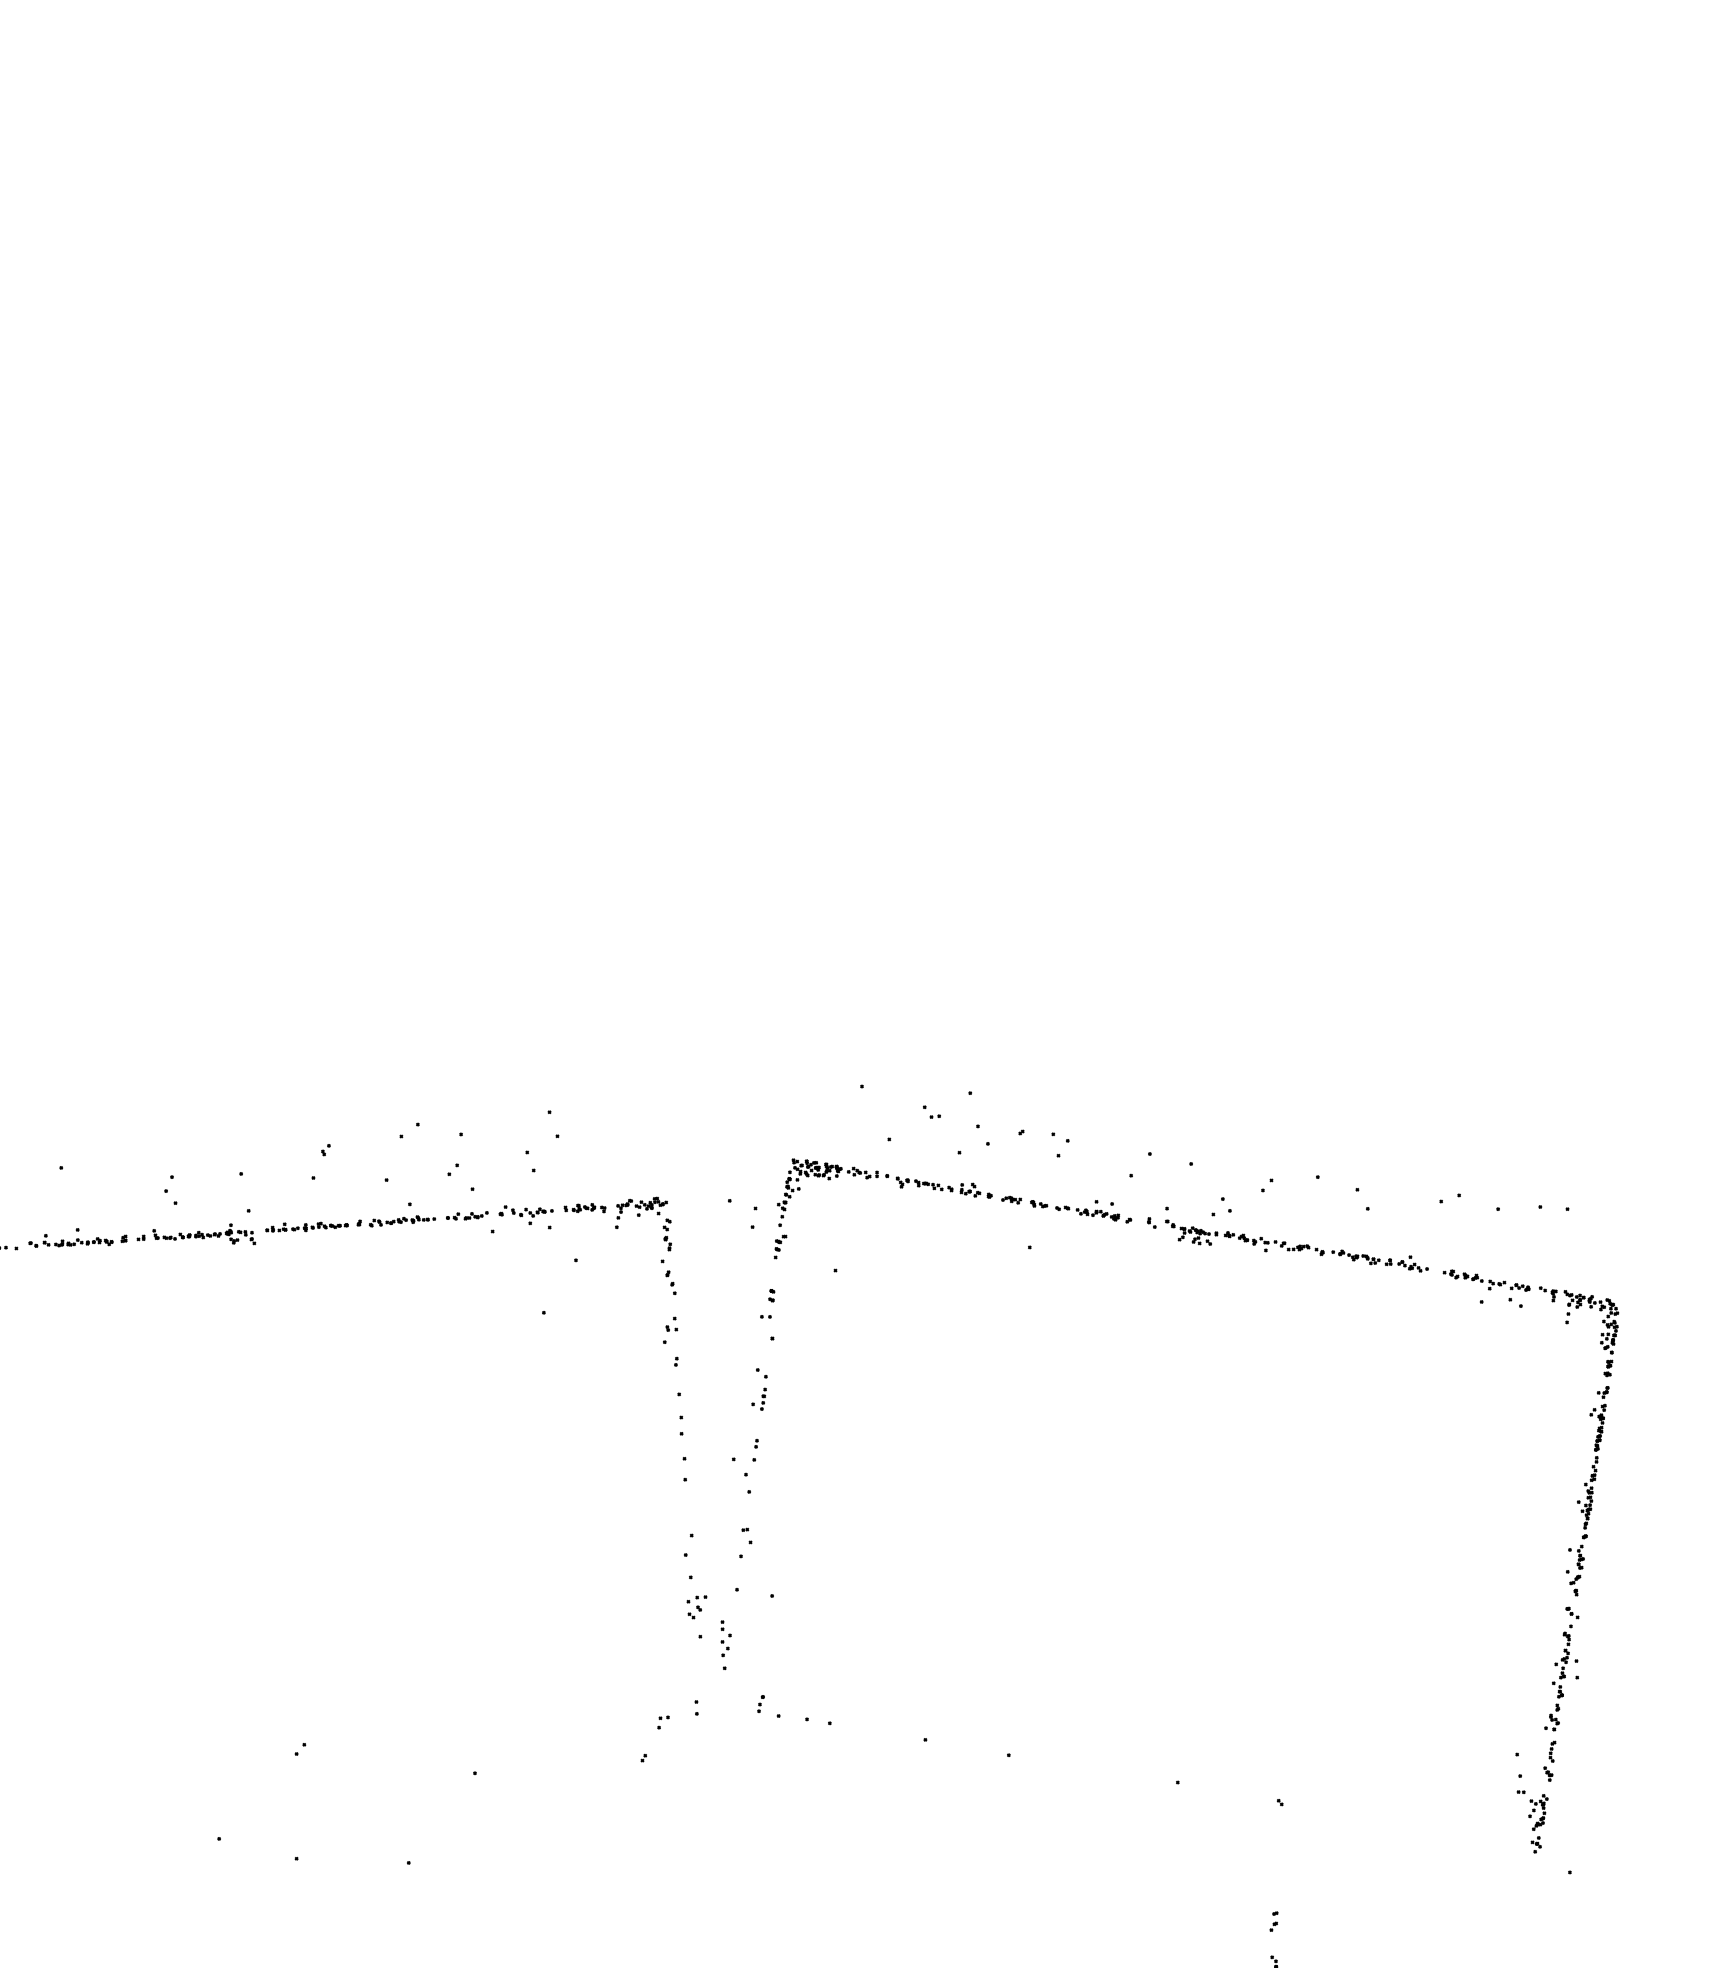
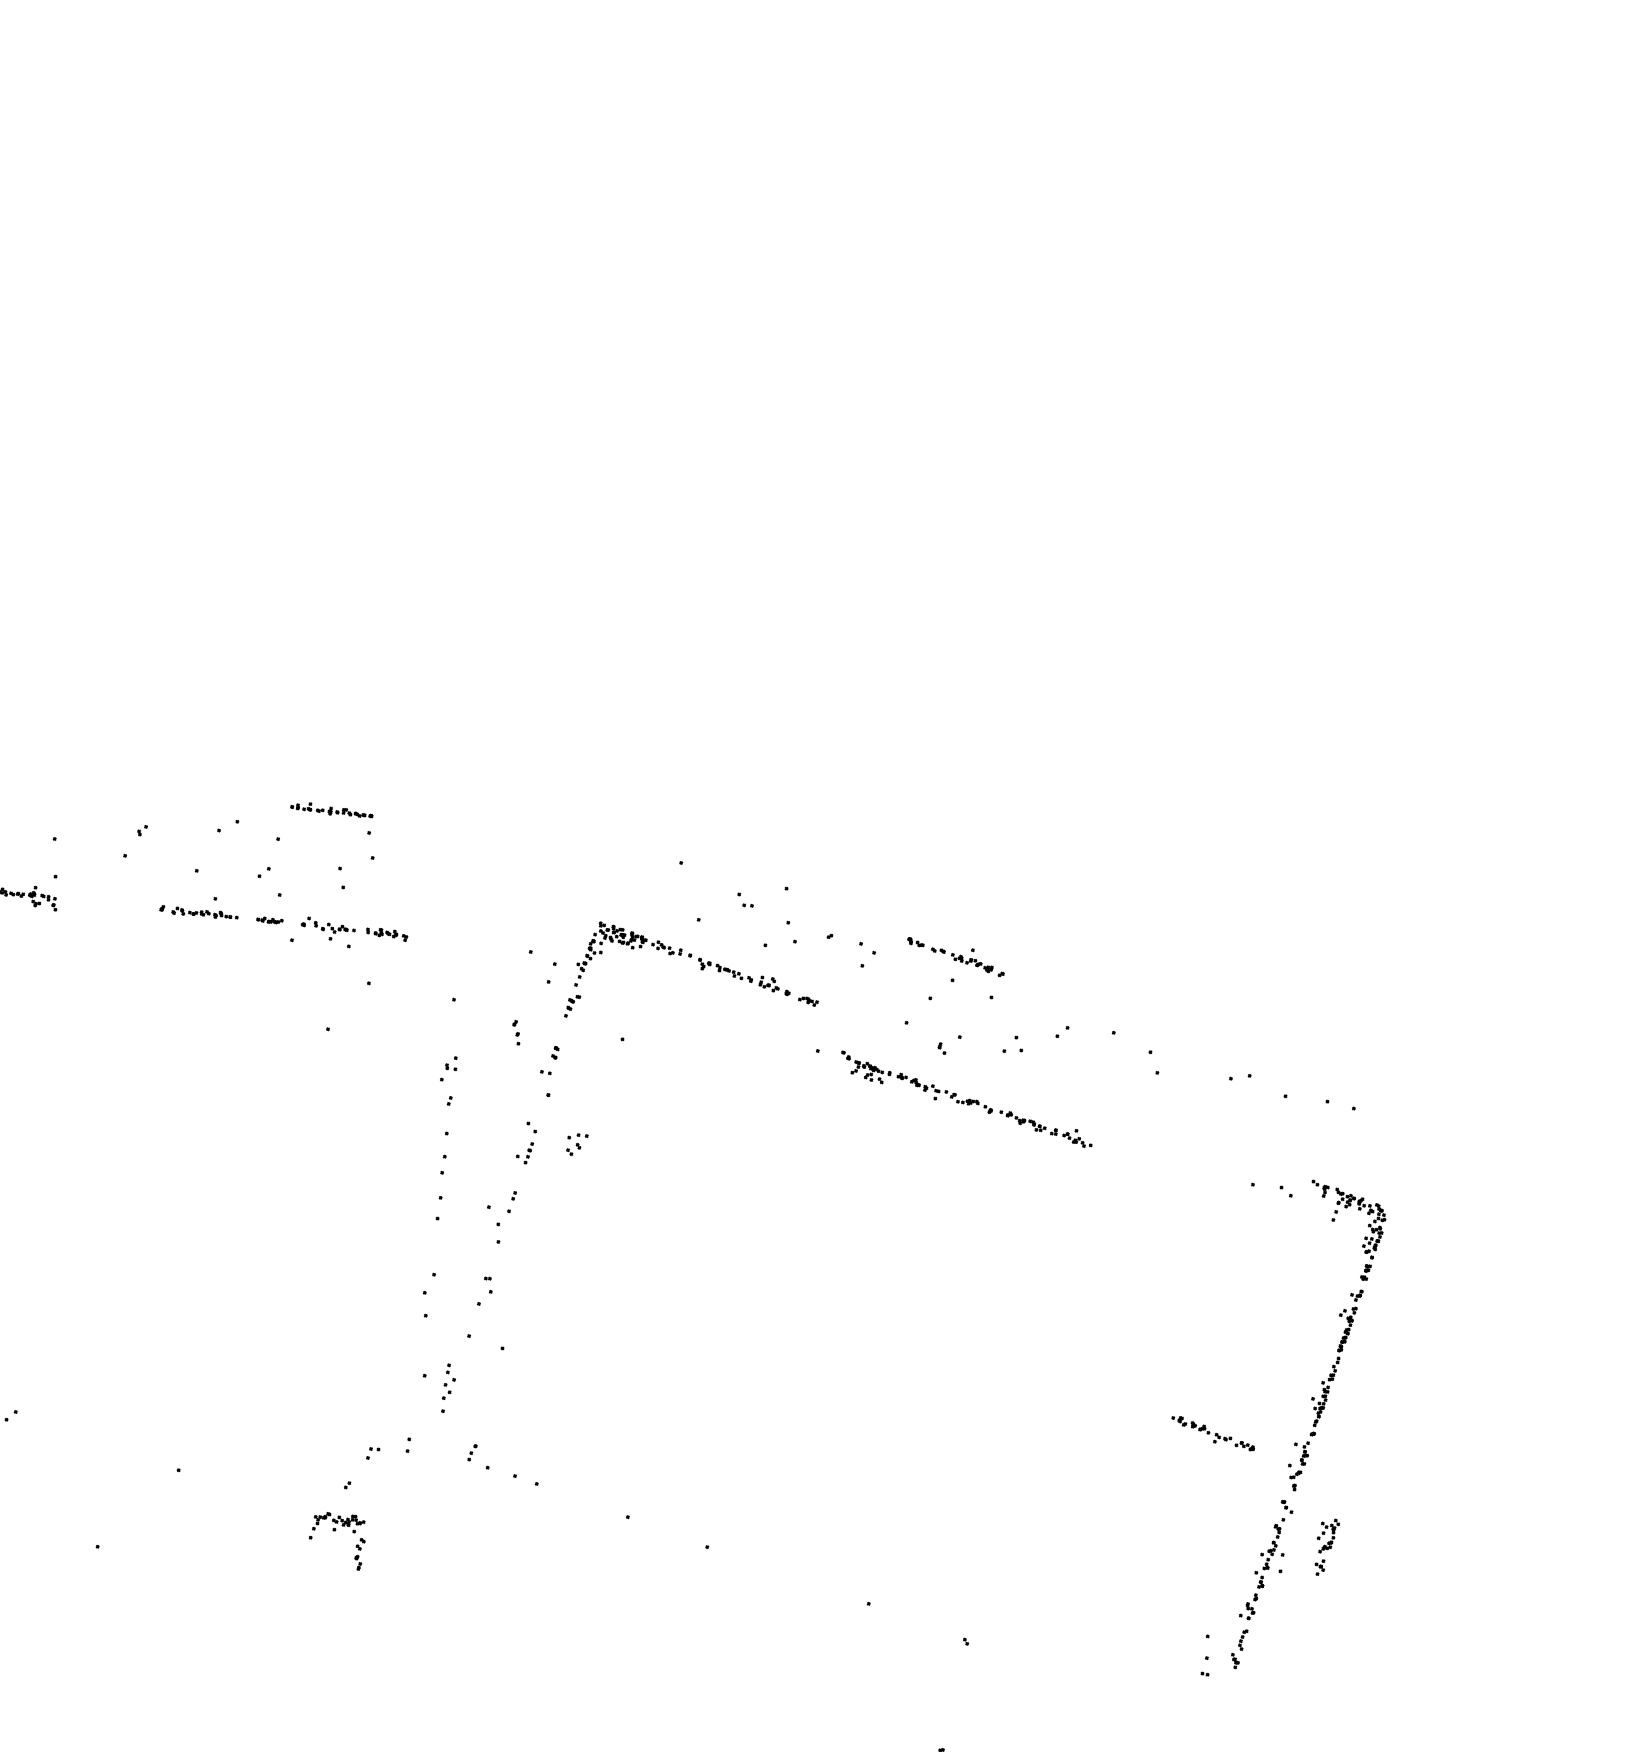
part: (1081, 1211) -> (956, 957), moved
part: (467, 1215) -> (270, 920), size x0.6
part: (640, 1216) -> (335, 1531), moved
part: (306, 1226) -> (331, 810), moved
part: (1296, 1245) -> (966, 1099), moved
part: (1486, 1280) -> (1213, 1433), moved
part: (670, 1282) -> (516, 1032), moved
part: (696, 1607) -> (576, 1144), moved
part: (1538, 1823) -> (1325, 1546), moved

